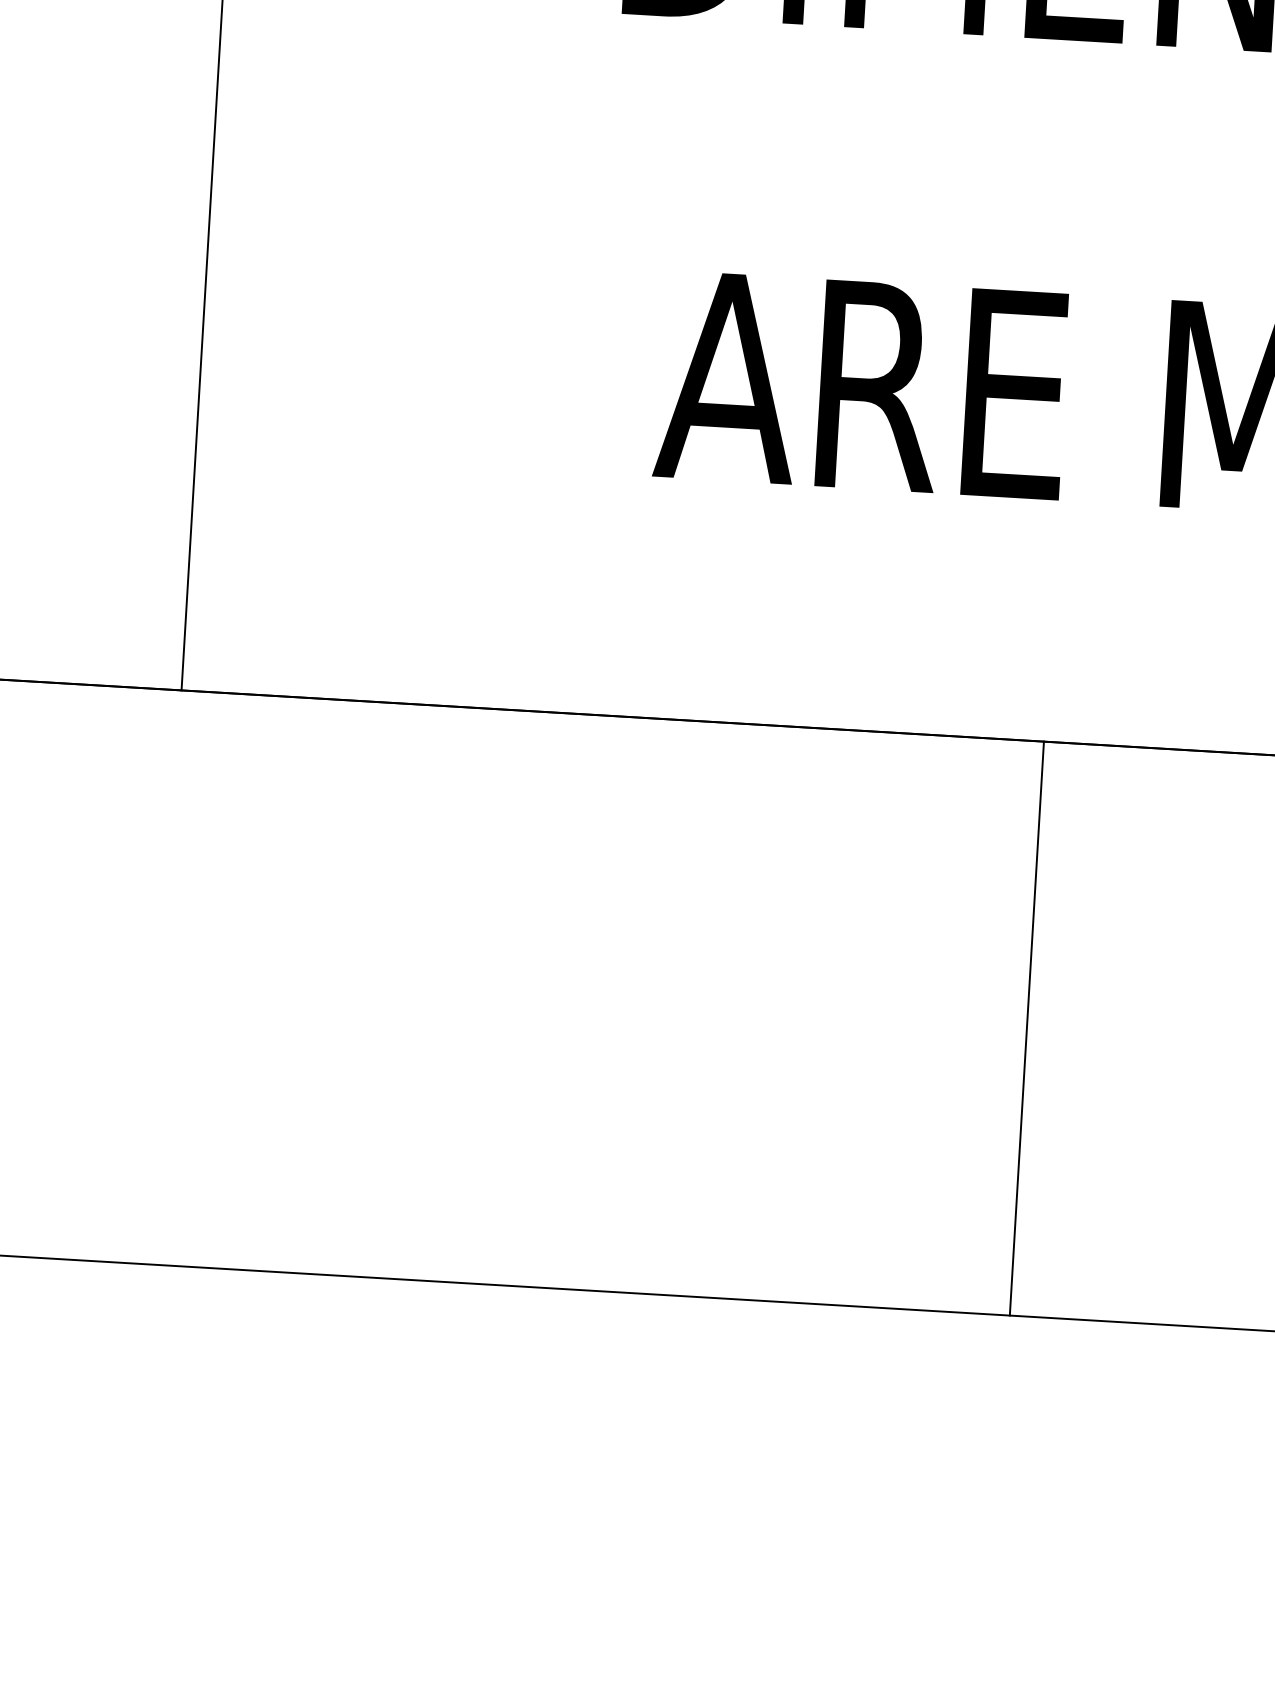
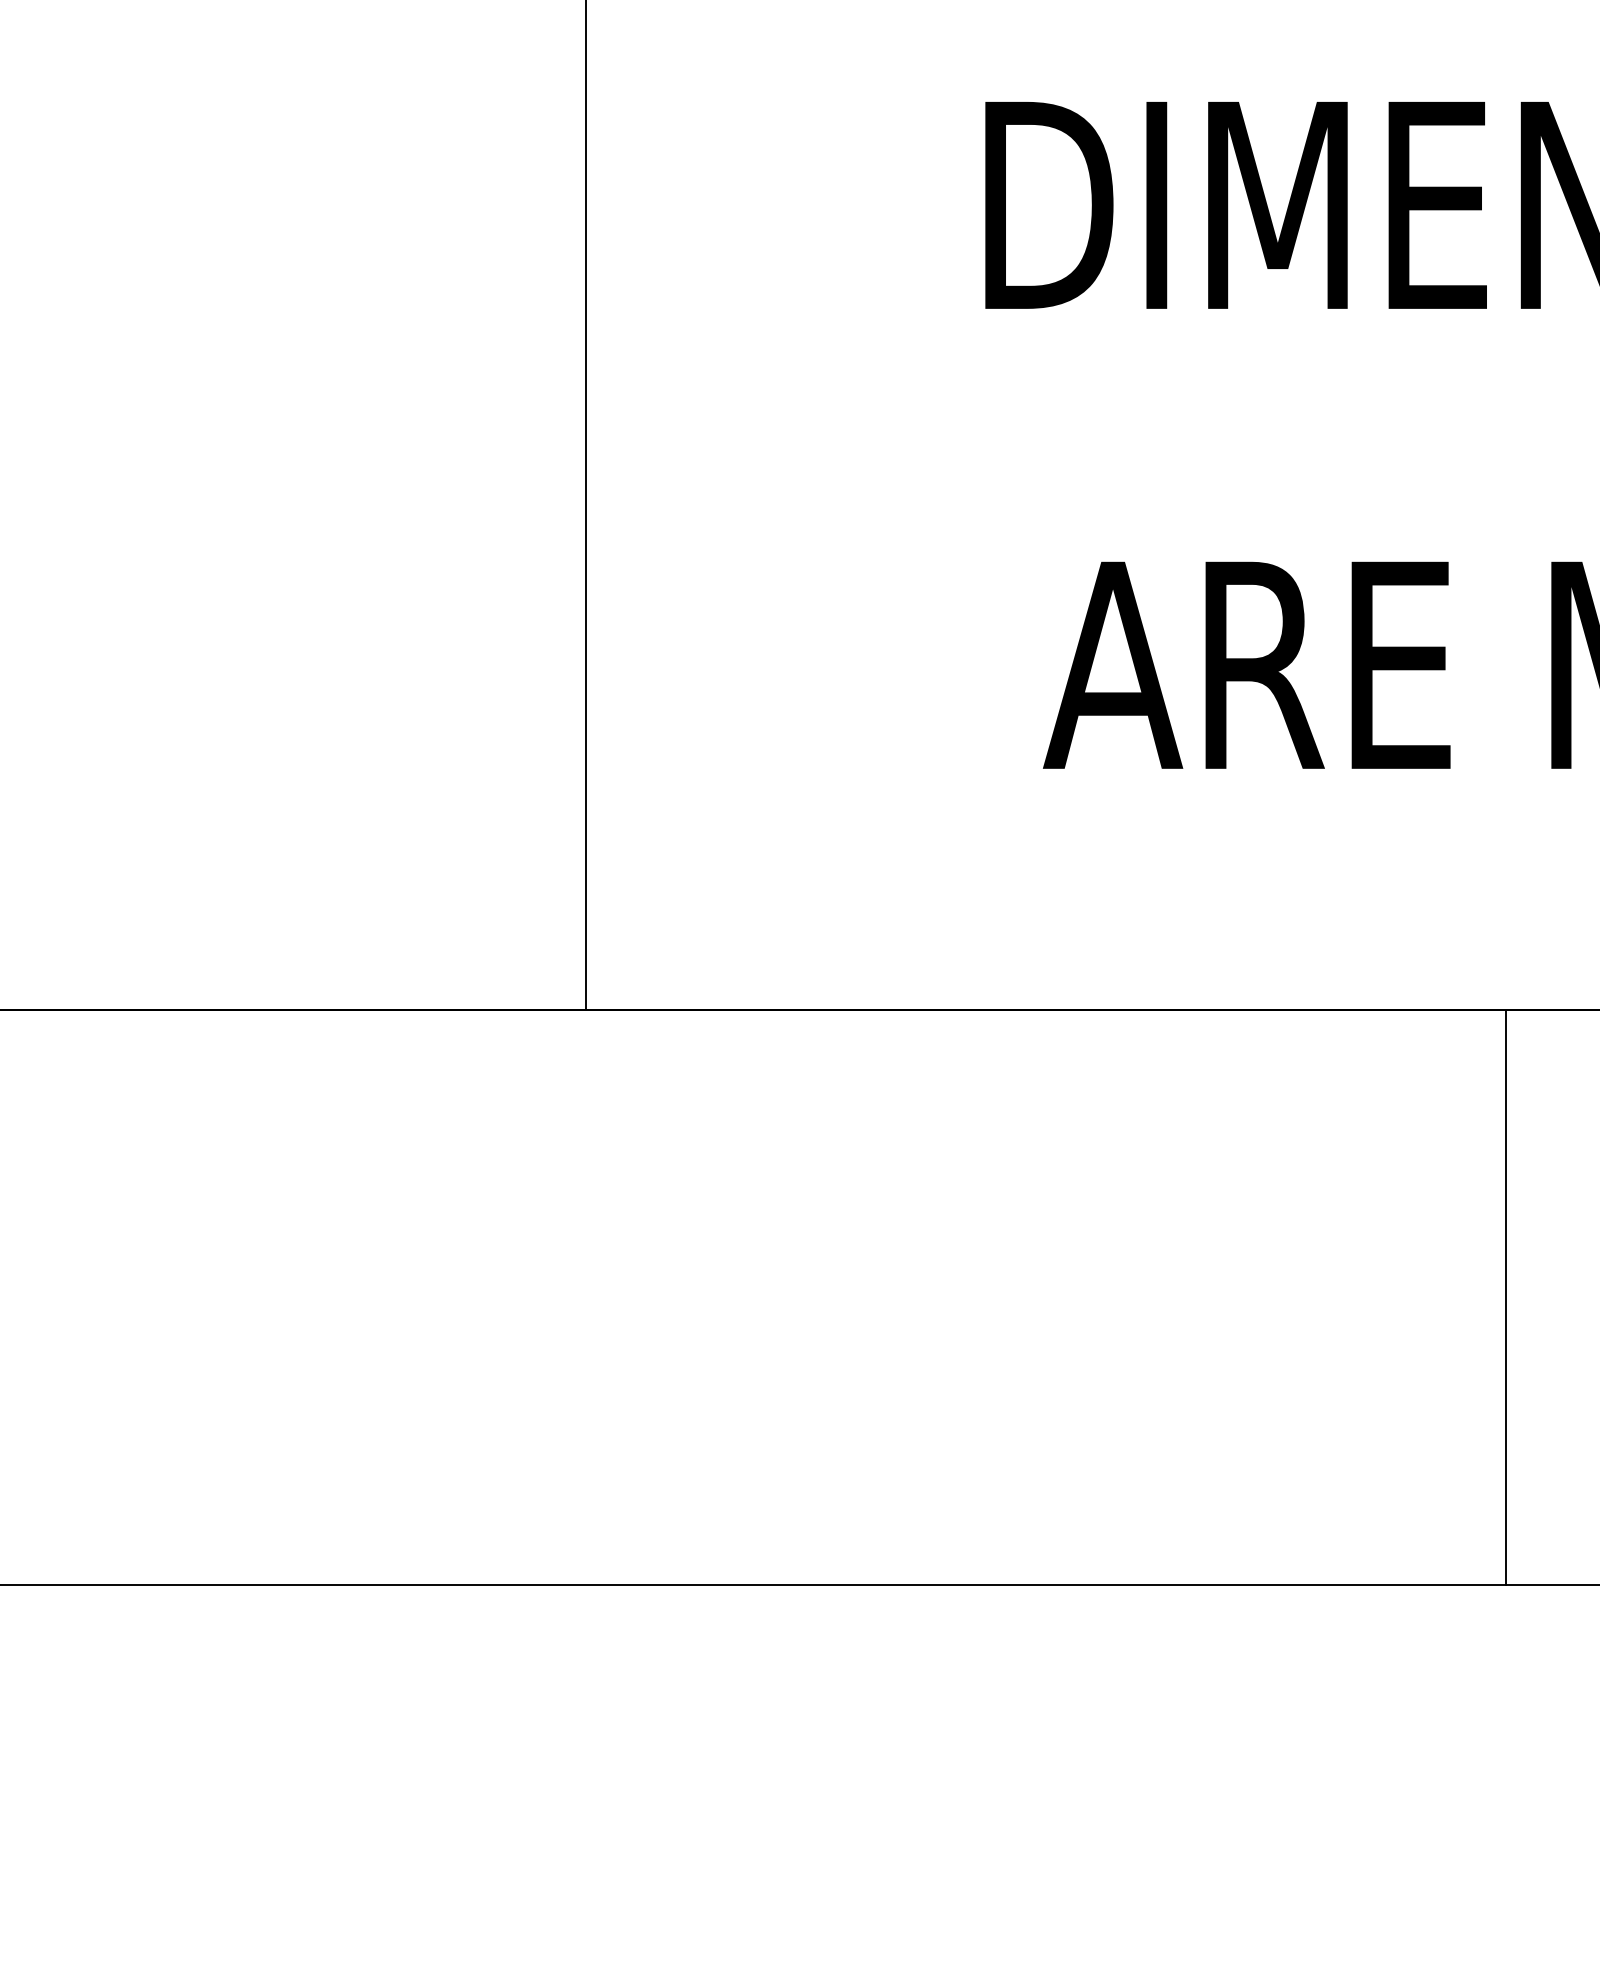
line: (1027, 1028) -> (1506, 1297), moved

